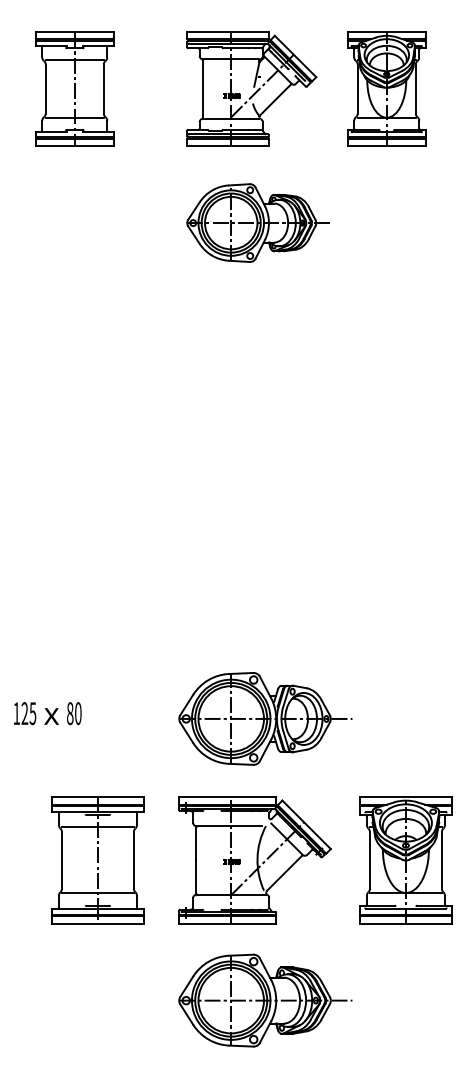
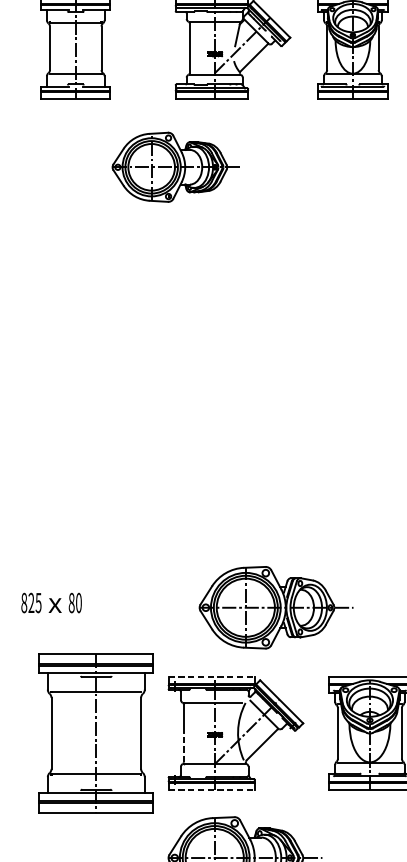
part: (257, 222) -> (175, 166), moved
text: (16, 713) -> (24, 602), 125 -> 825
part: (265, 718) -> (276, 607), moved
line: (228, 796) -> (212, 676), solid -> dashed
part: (97, 860) -> (95, 733), size x1.4
line: (196, 876) -> (183, 747), solid -> dashed
line: (228, 924) -> (212, 790), solid -> dashed

